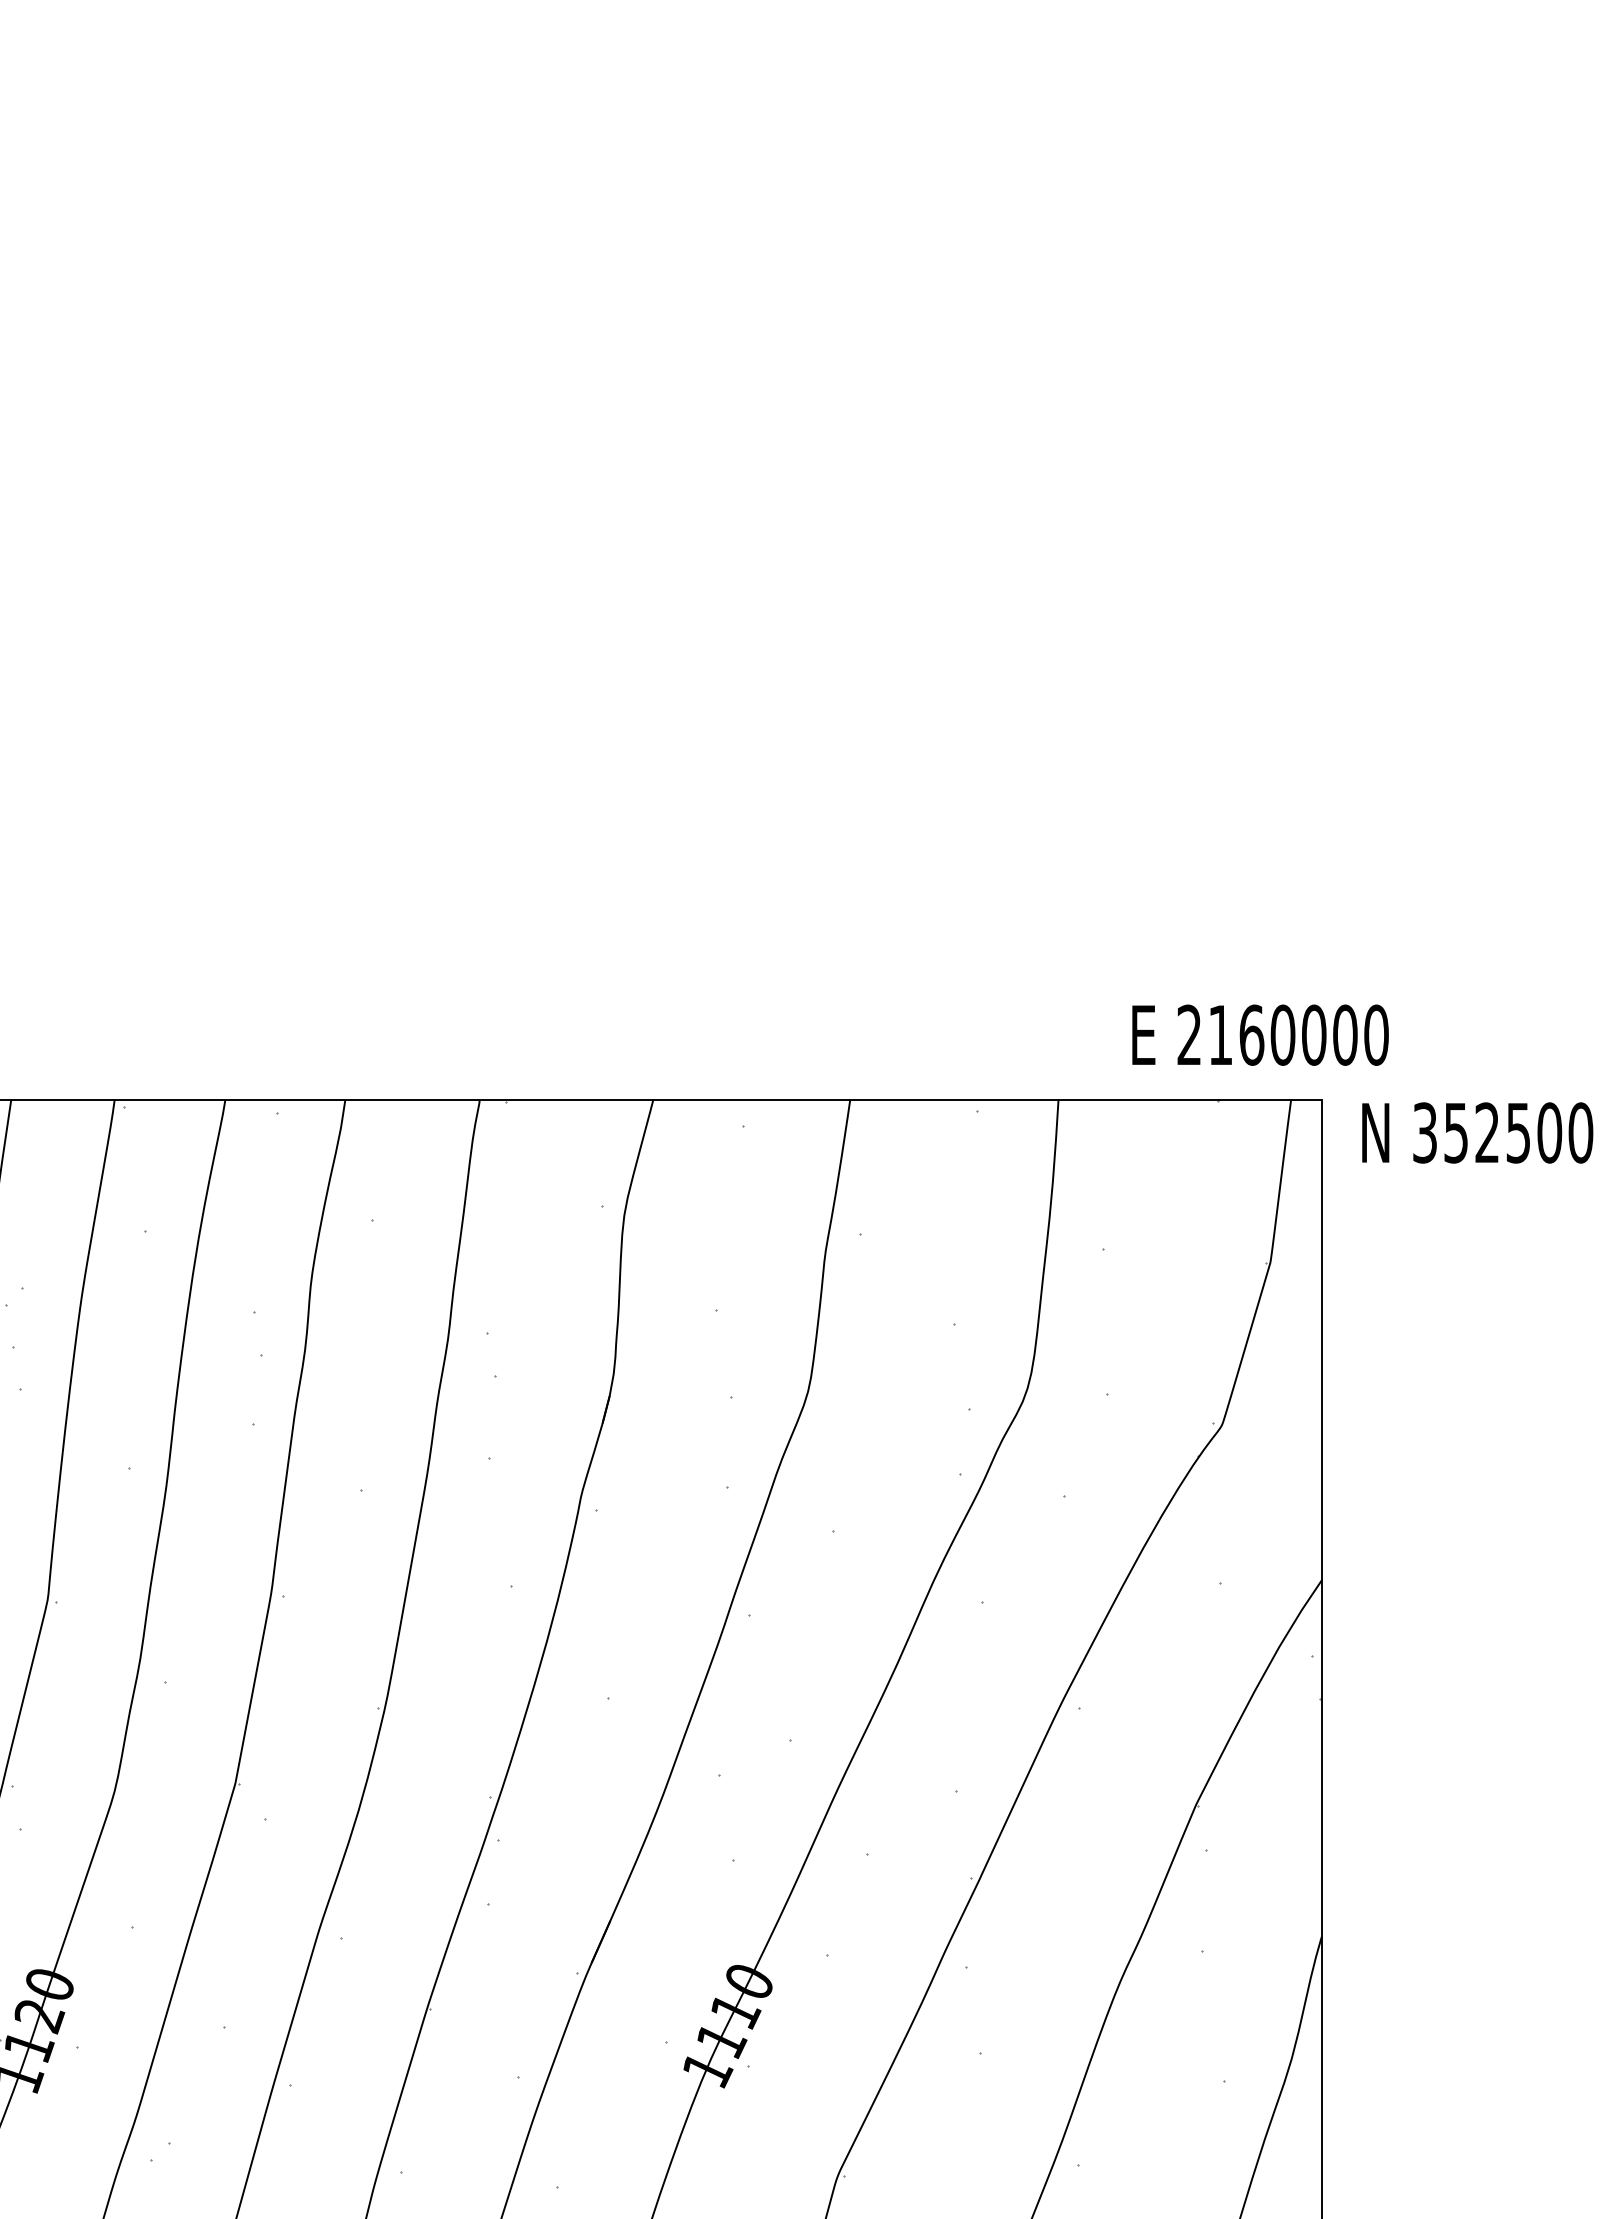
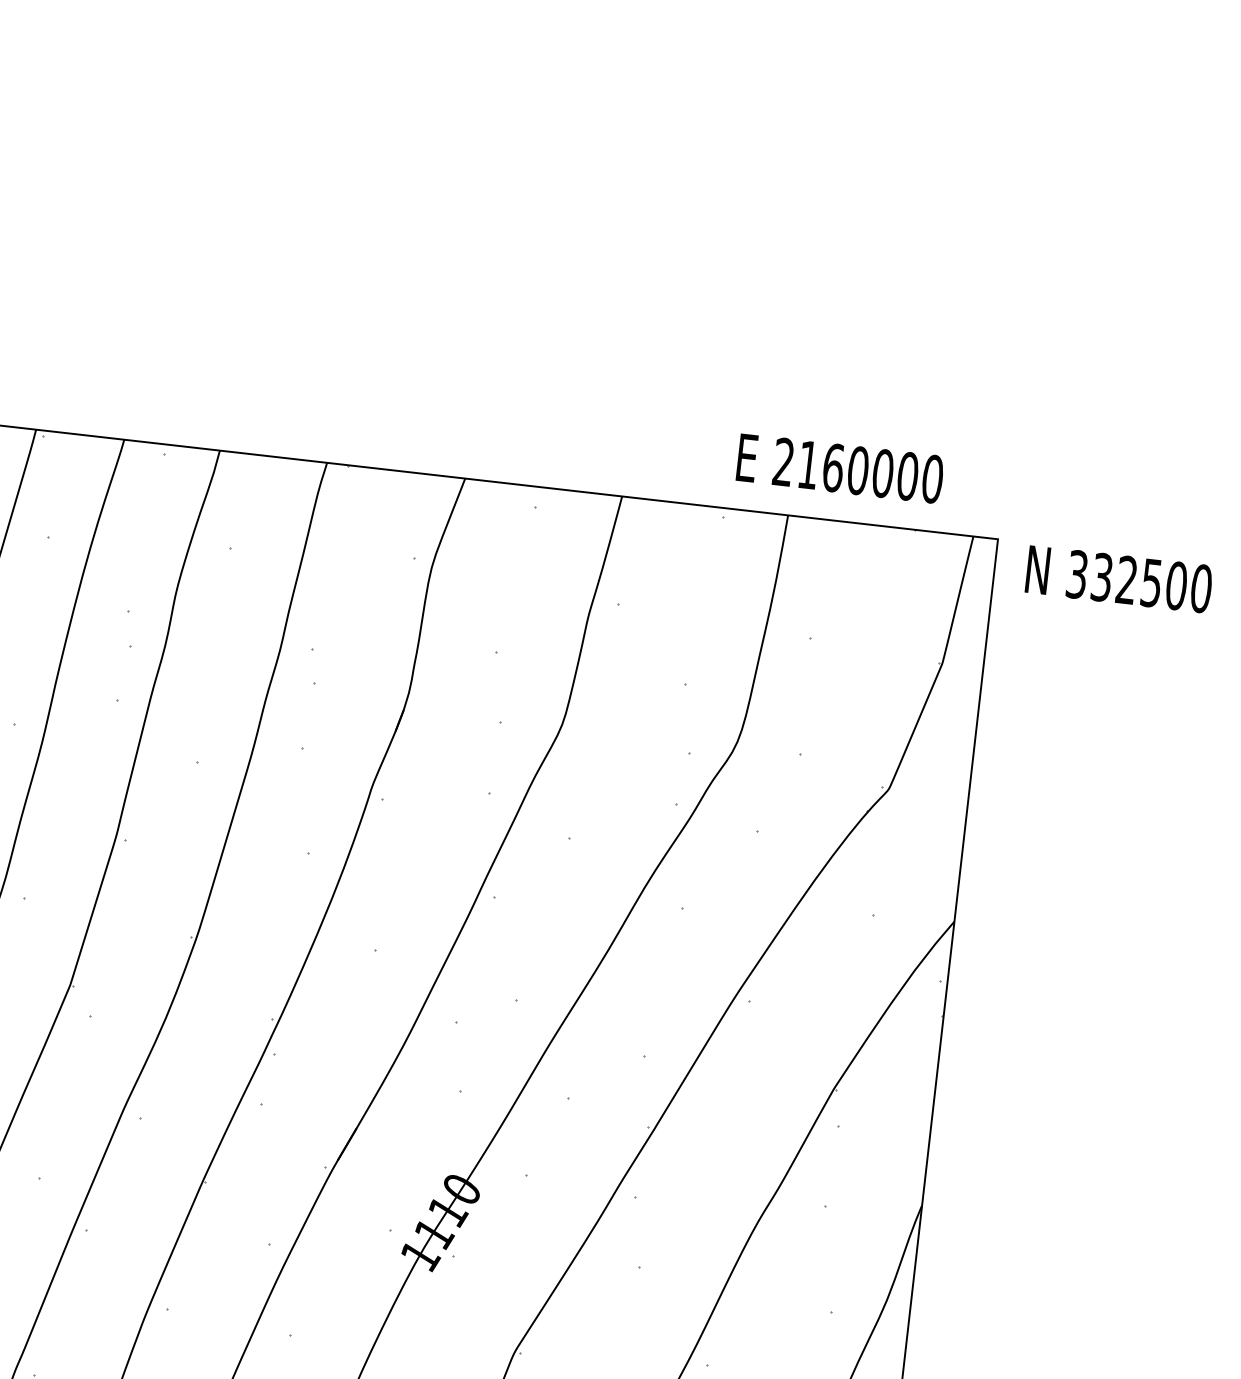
text: (1260, 1034) -> (840, 468), moved
text: (1455, 1132) -> (1101, 576), 352500 -> 332500

